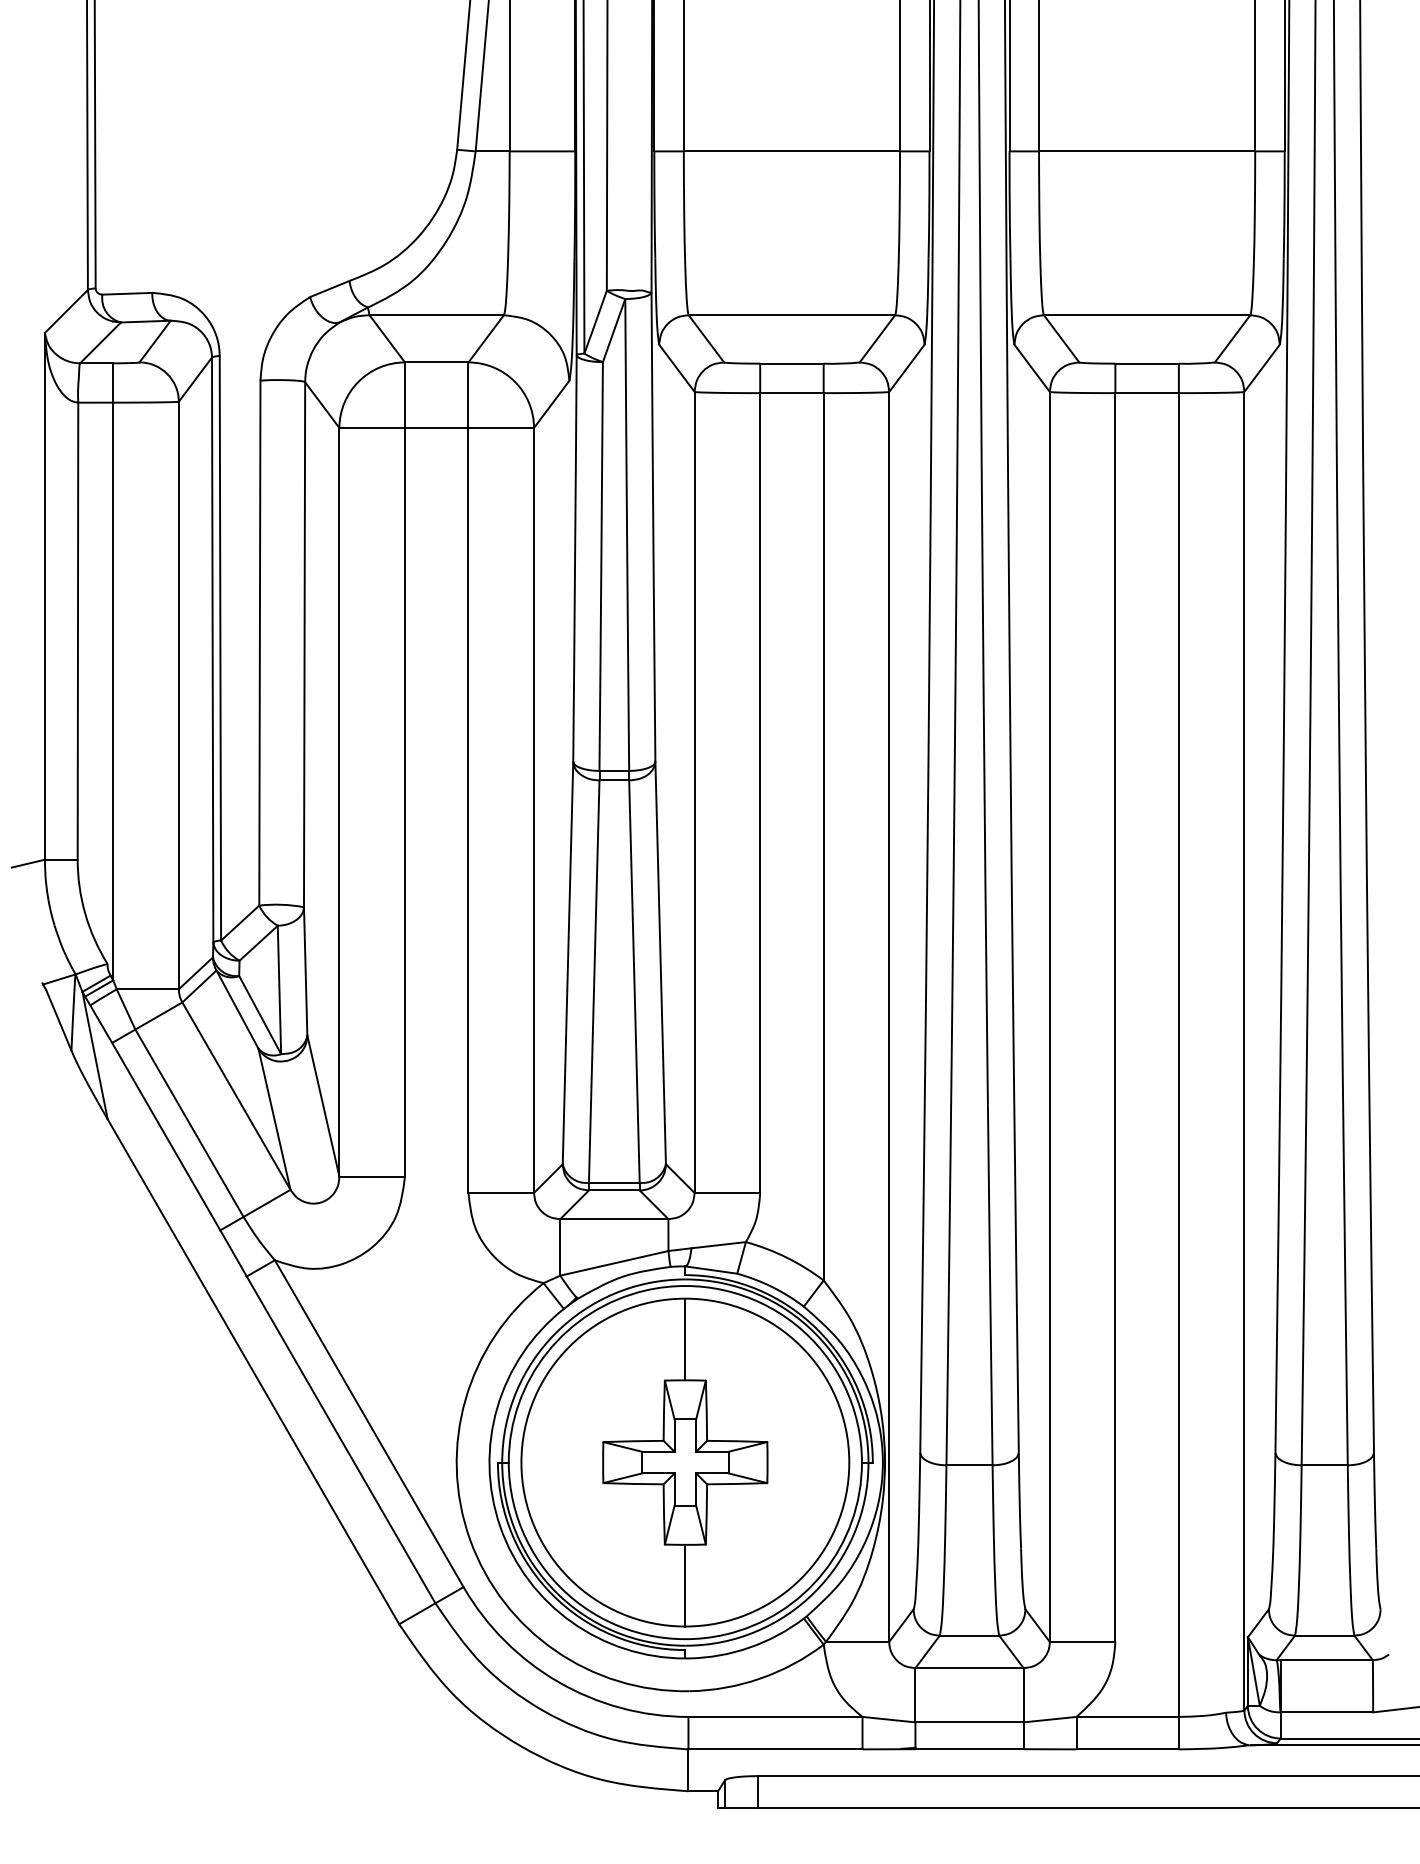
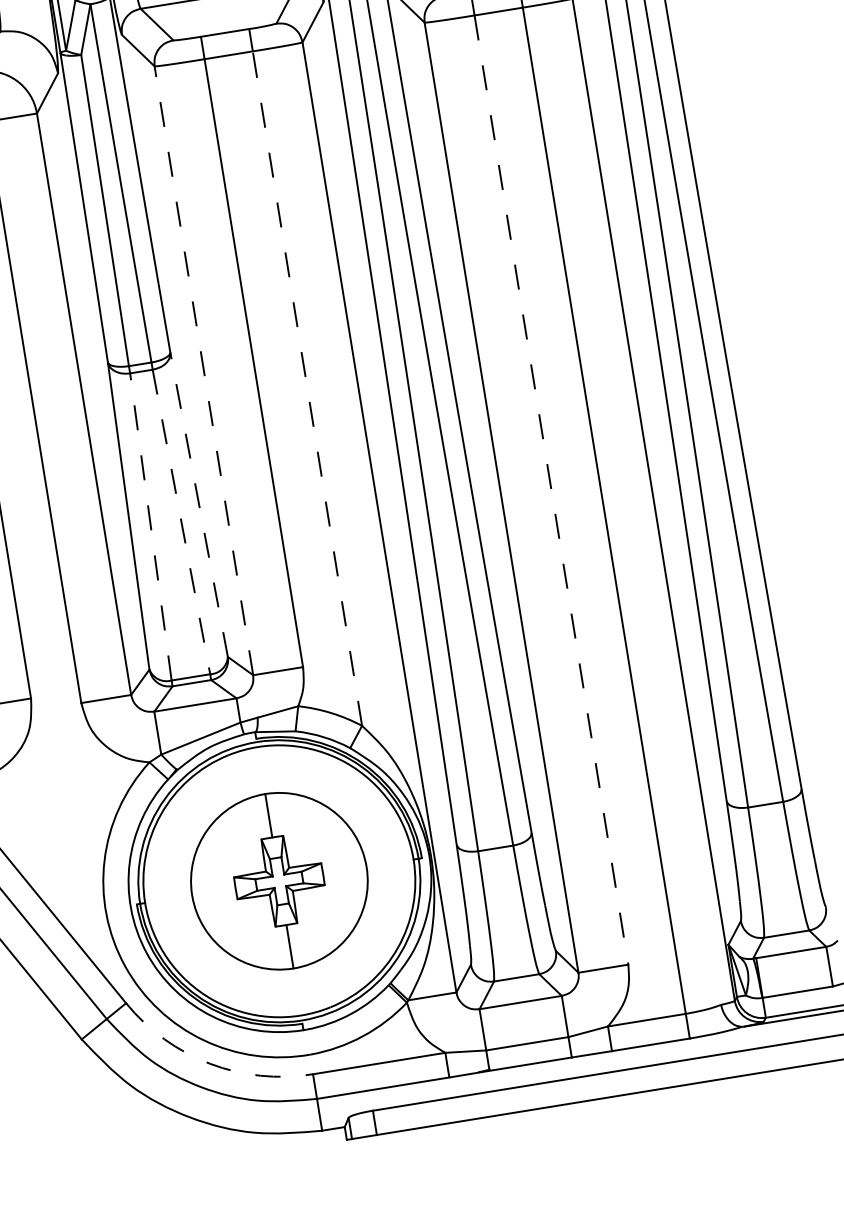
line: (694, 792) -> (203, 370), solid -> dashed
line: (823, 836) -> (307, 388), solid -> dashed
line: (660, 962) -> (198, 504), solid -> dashed
line: (594, 981) -> (151, 526), solid -> dashed
line: (634, 982) -> (181, 522), solid -> dashed
line: (1115, 1018) -> (551, 490), solid -> dashed
part: (685, 1462) -> (279, 881), size x0.7
arc: (558, 1682) -> (210, 1064), solid -> dashed

